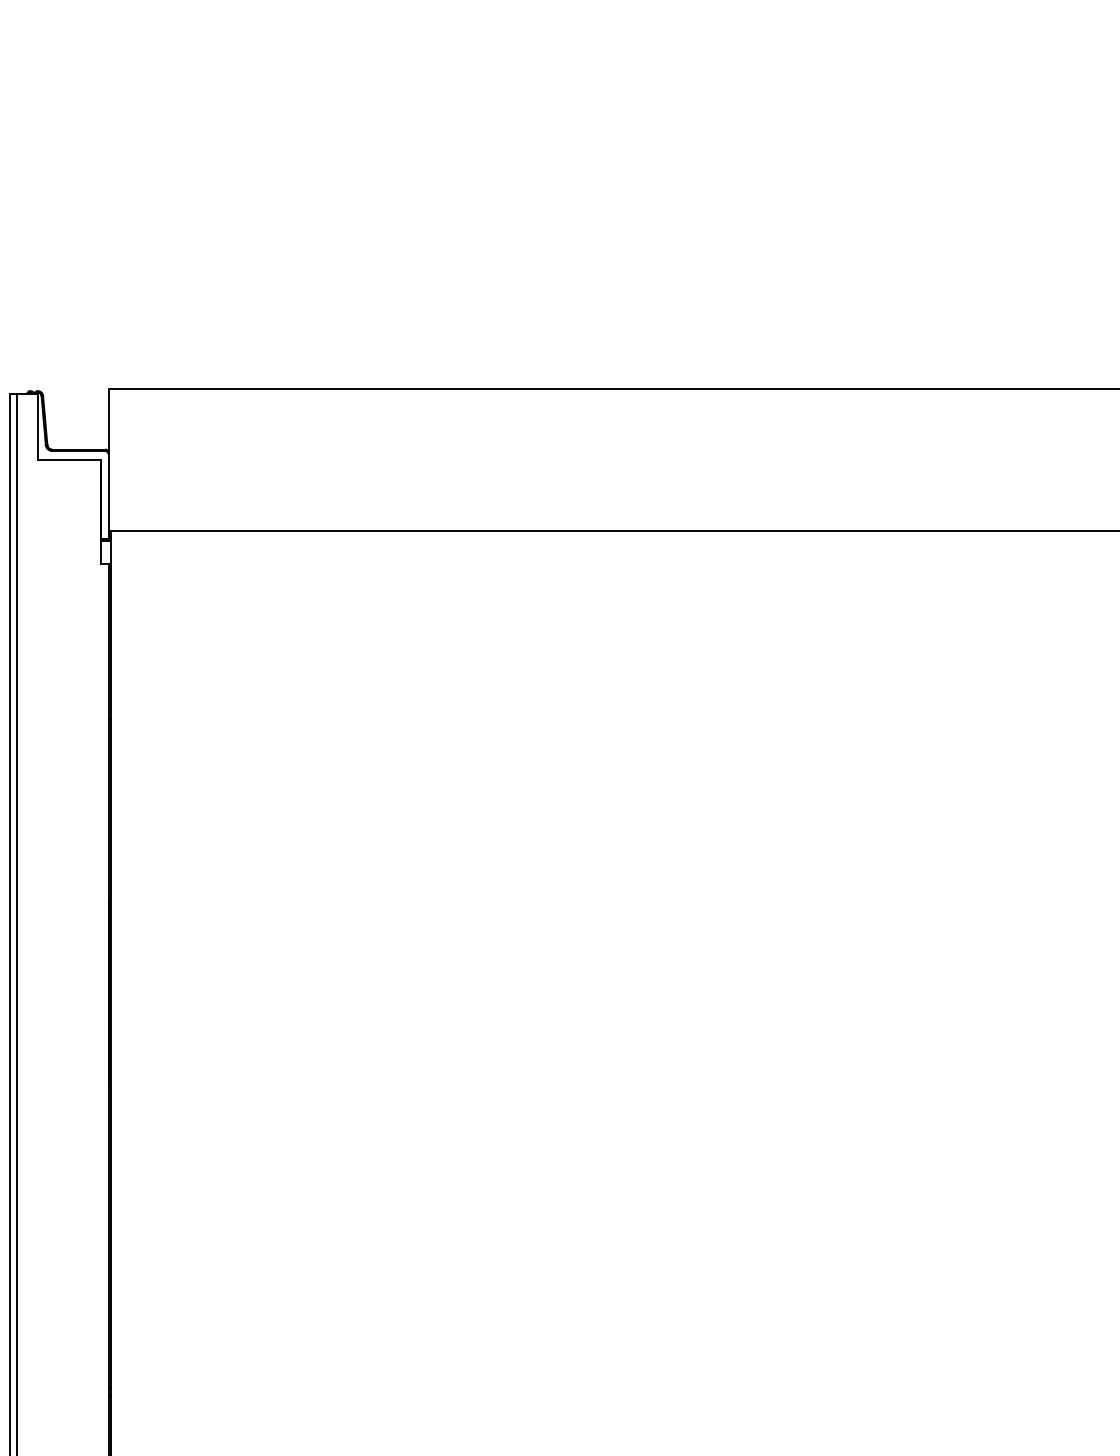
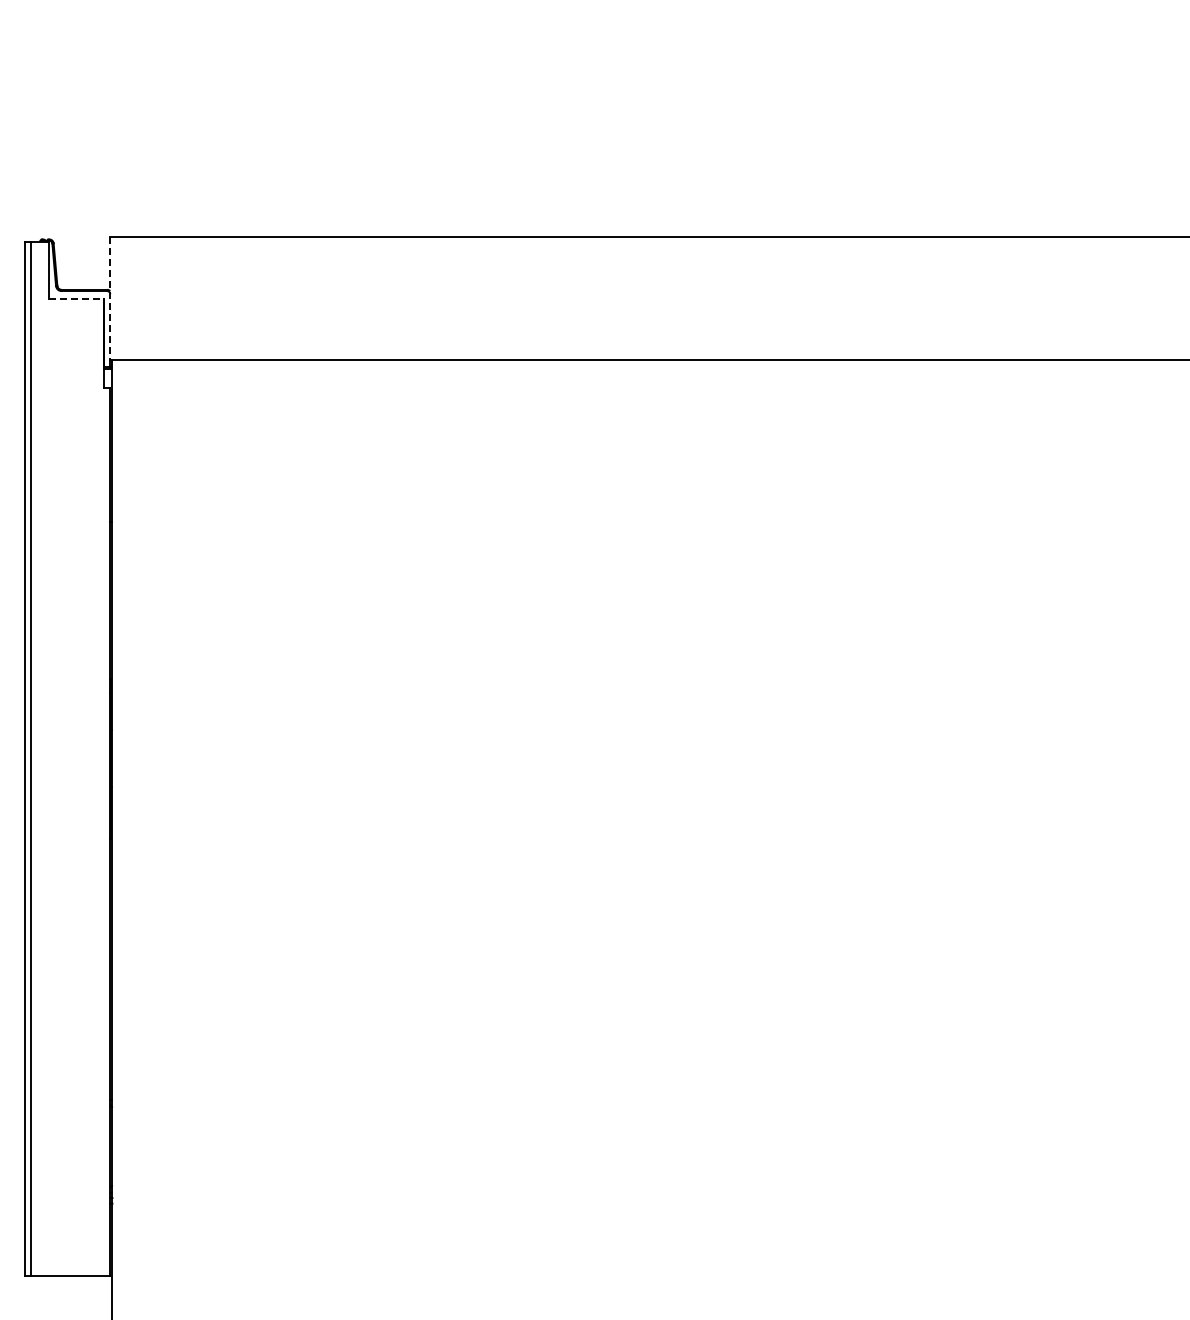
line: (69, 459) -> (76, 298), solid -> dashed
line: (108, 460) -> (110, 299), solid -> dashed

